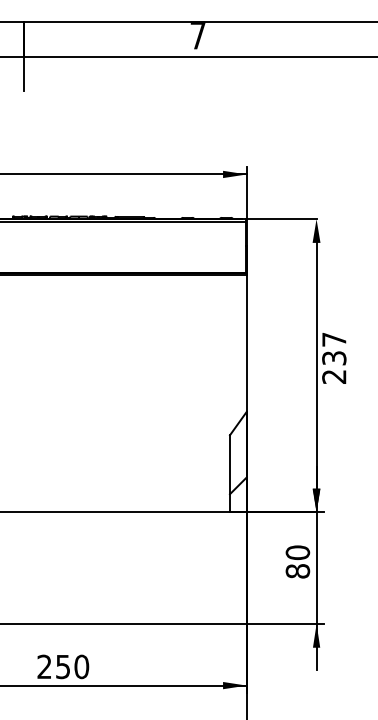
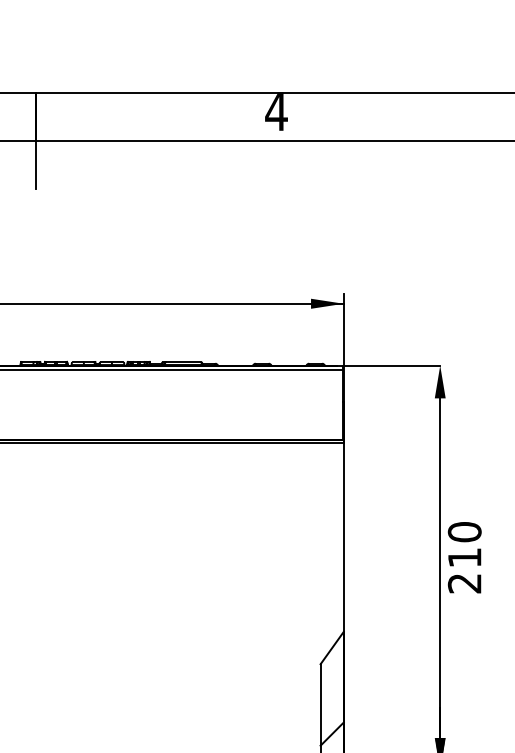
text: (197, 36) -> (275, 113), 7 -> 4
text: (334, 348) -> (465, 544), 237 -> 210

